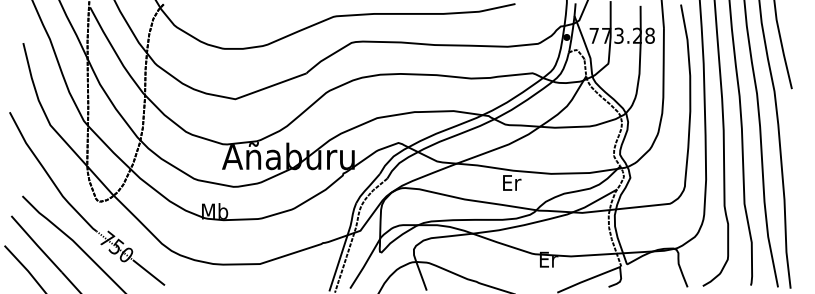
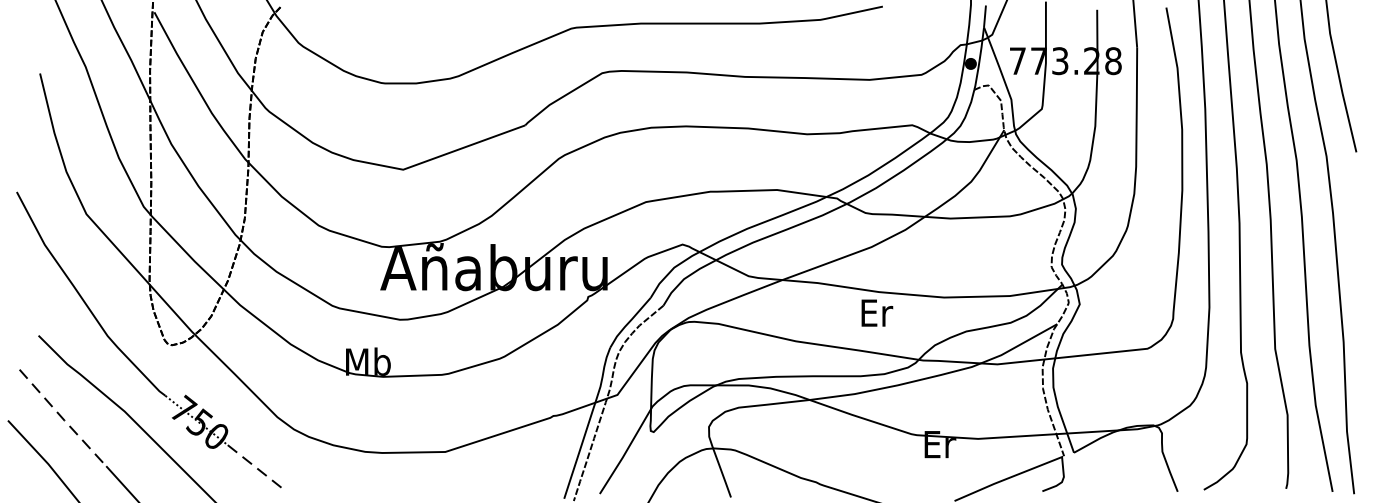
line: (37, 245) -> (64, 420), solid -> dashed
line: (149, 273) -> (256, 468), solid -> dashed

